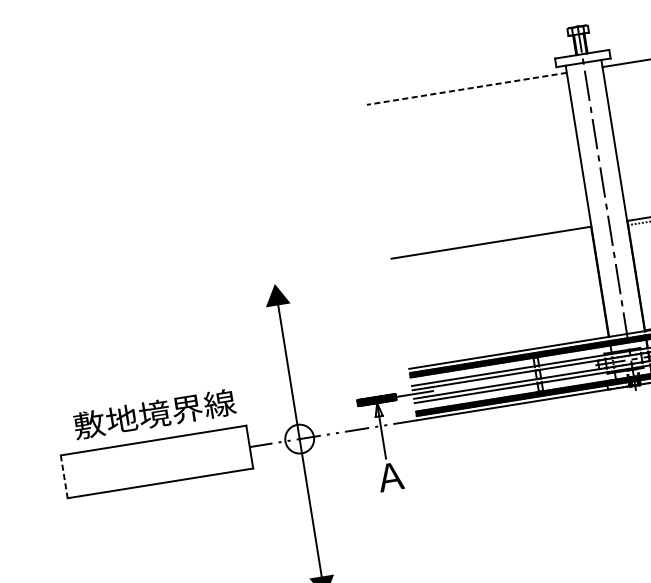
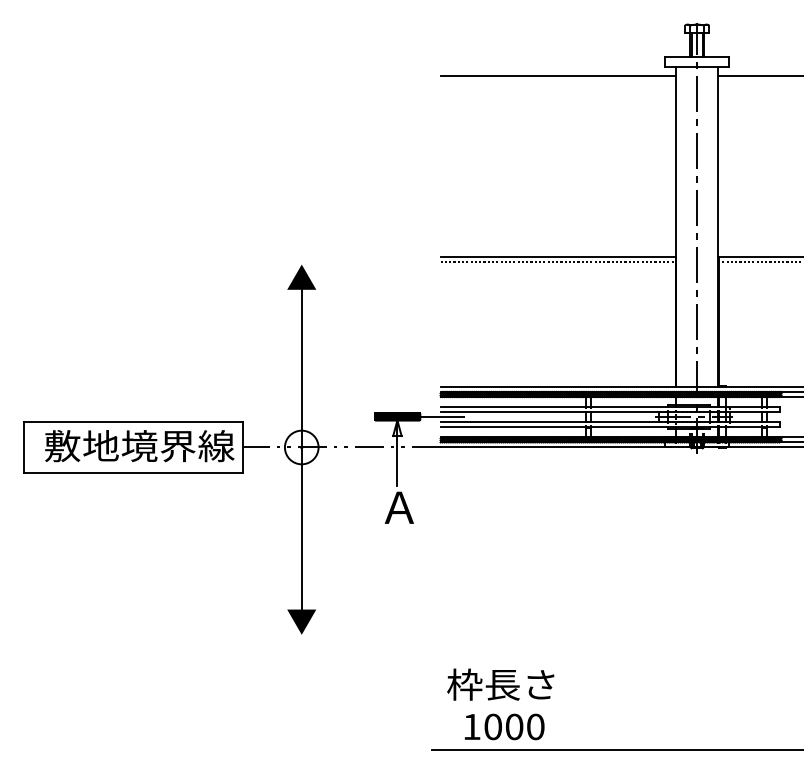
line: (466, 88) -> (558, 75), dashed -> solid
line: (491, 247) -> (557, 262), added
text: (154, 414) -> (139, 446), moved
line: (64, 476) -> (24, 447), dashed -> solid

